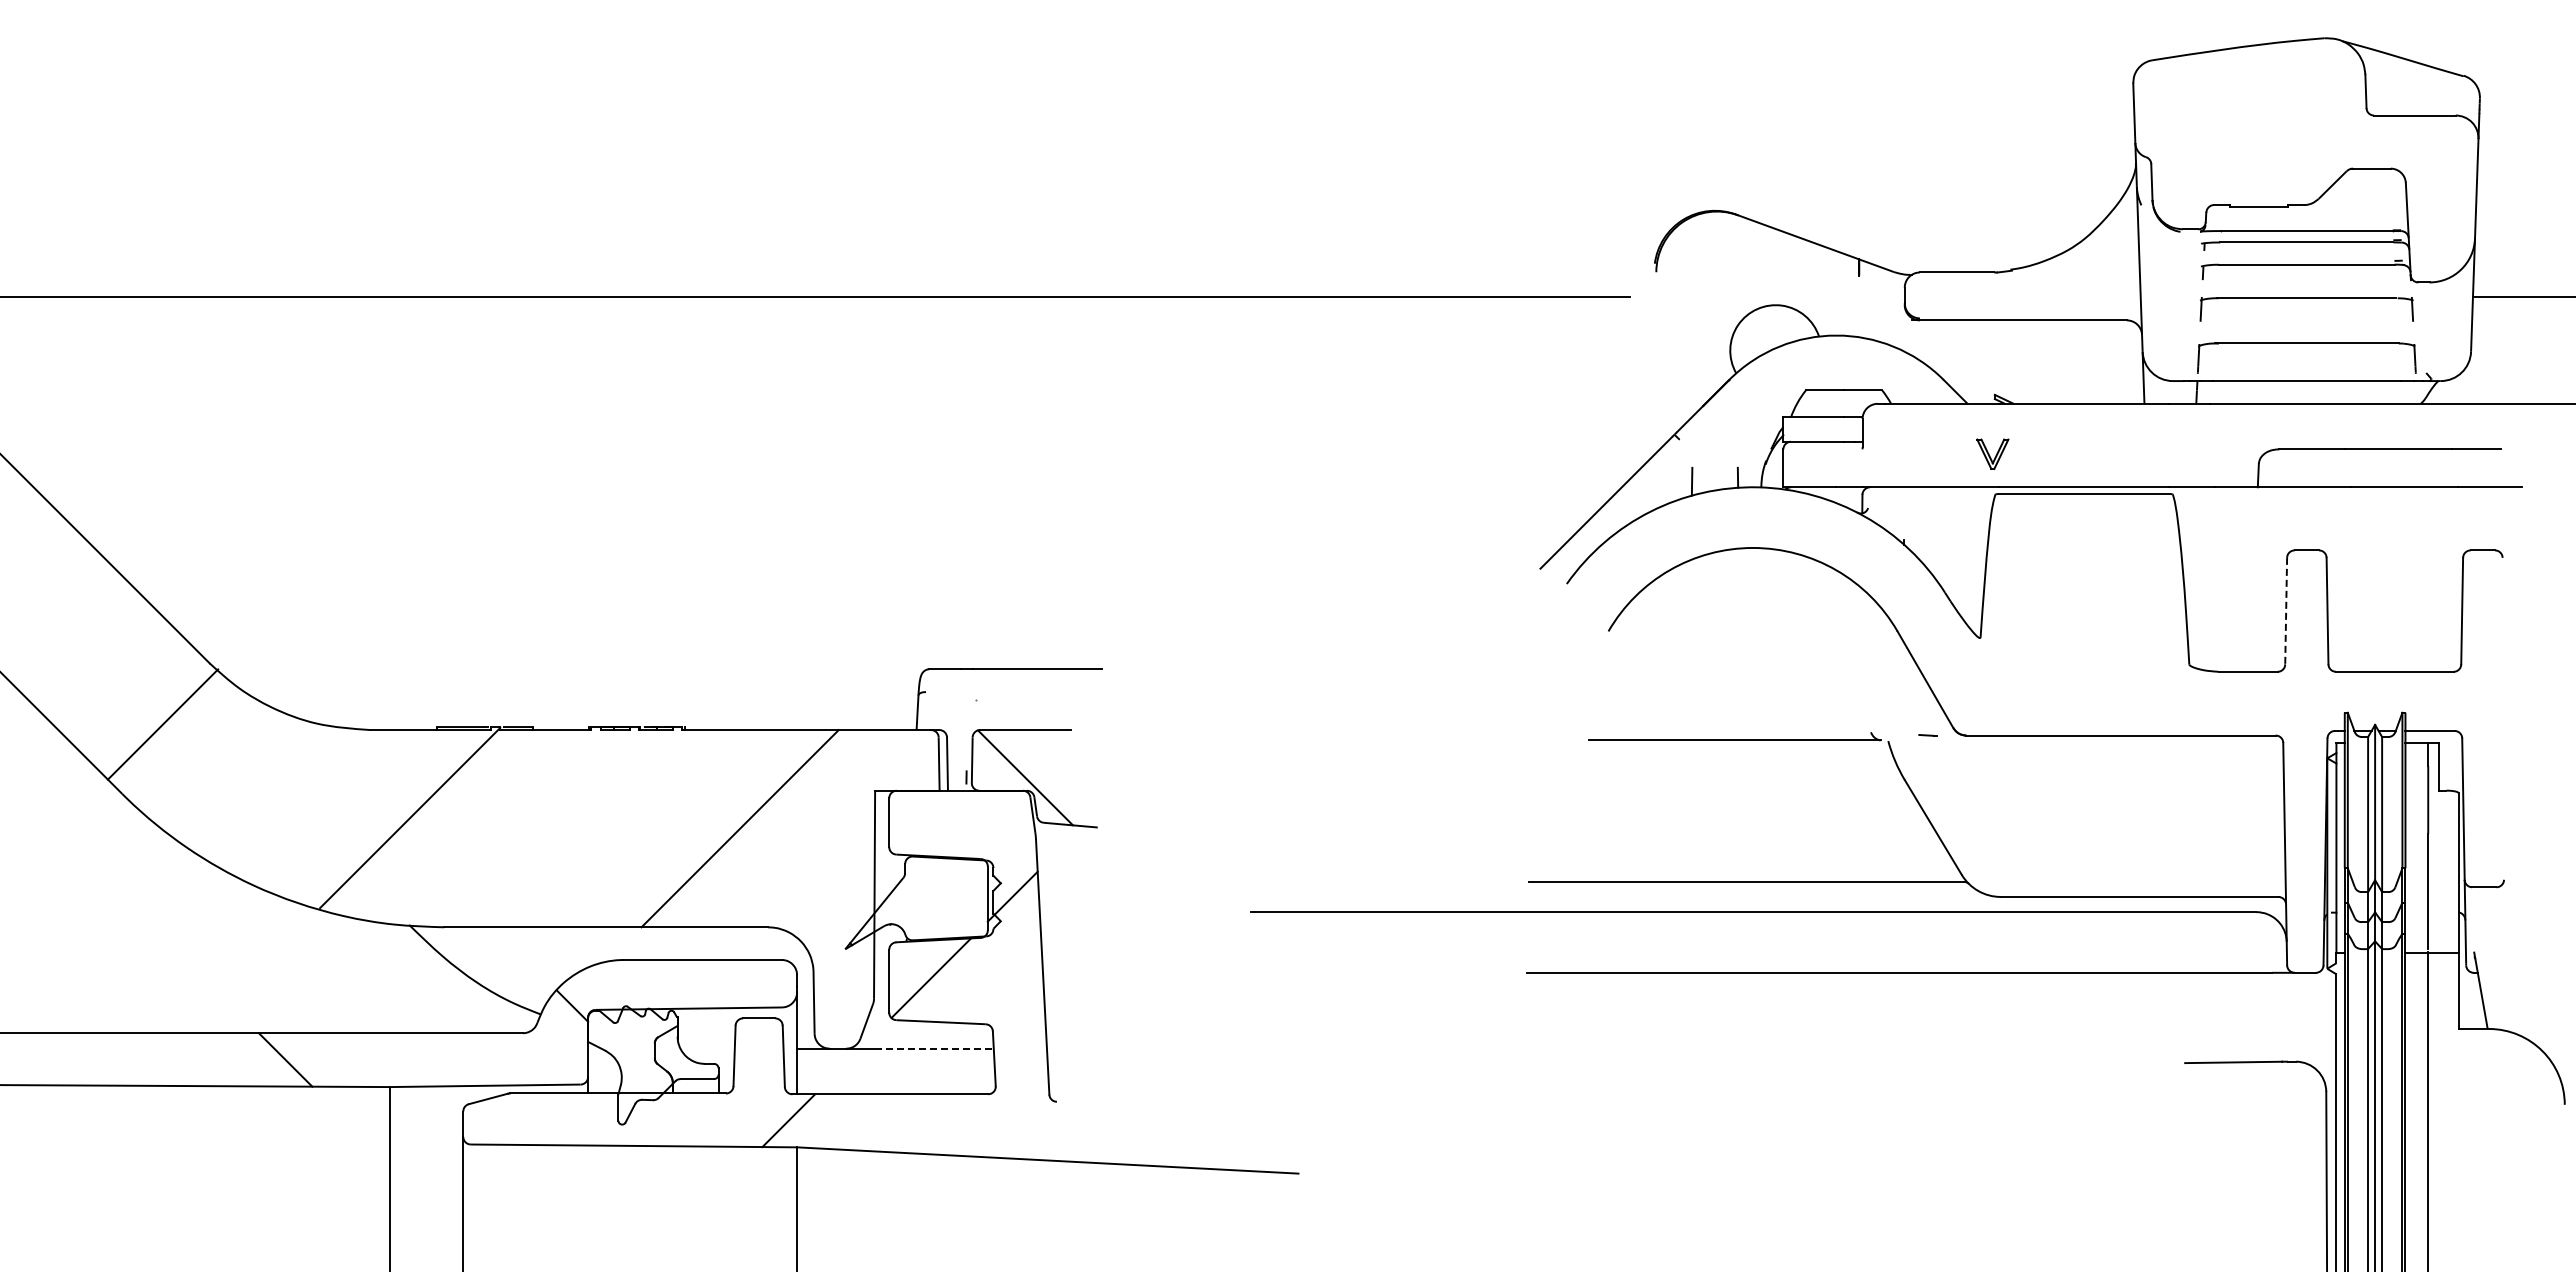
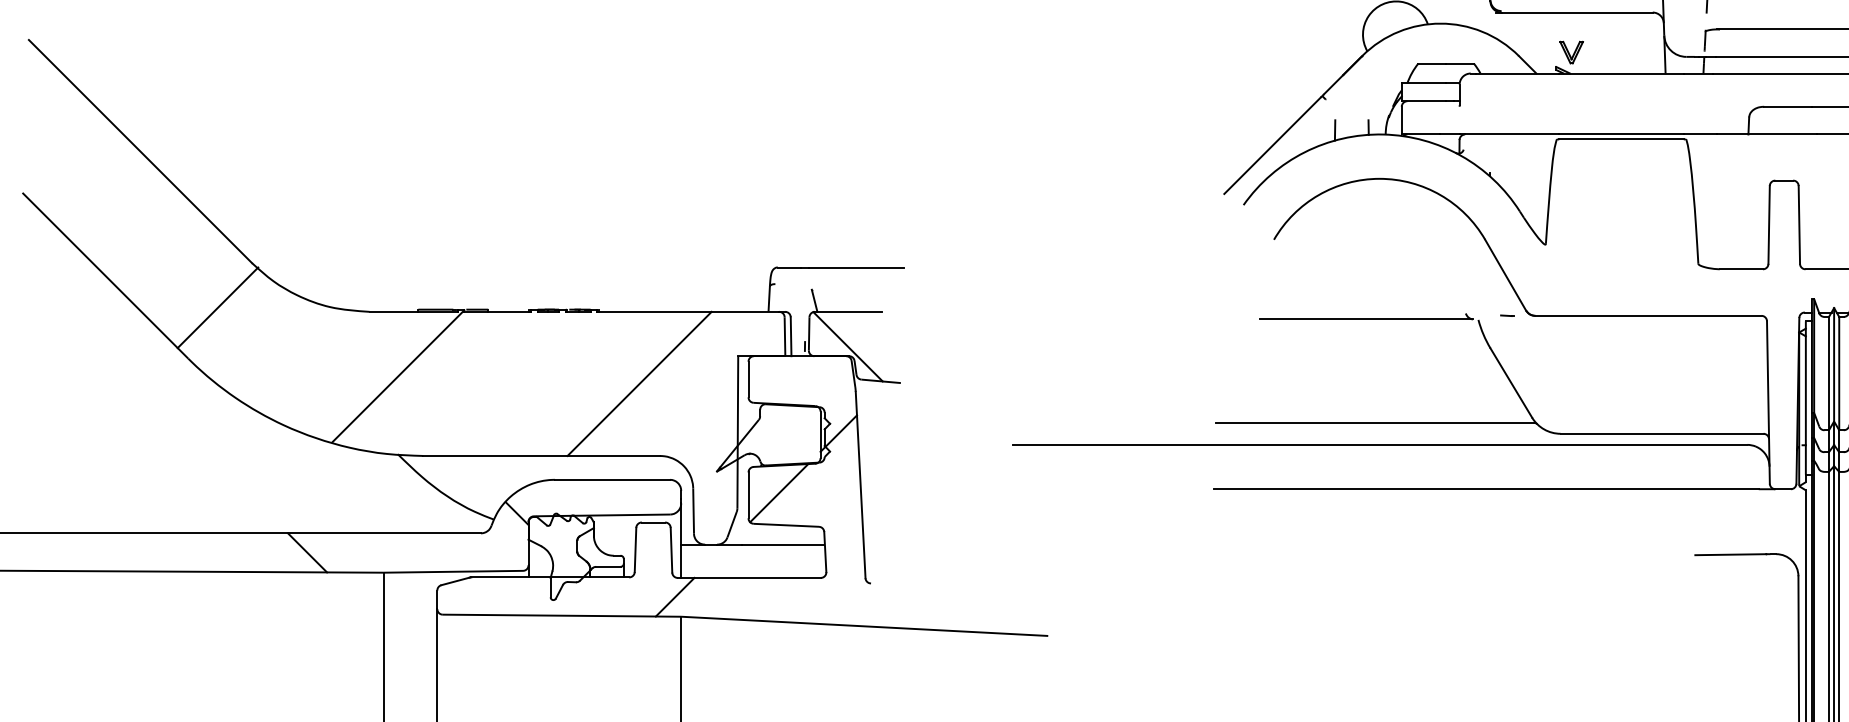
part: (1992, 453) -> (1571, 52), moved
line: (2286, 611) -> (1769, 225), dashed -> solid
line: (979, 714) -> (814, 300), added
line: (936, 1048) -> (783, 544), dashed -> solid

